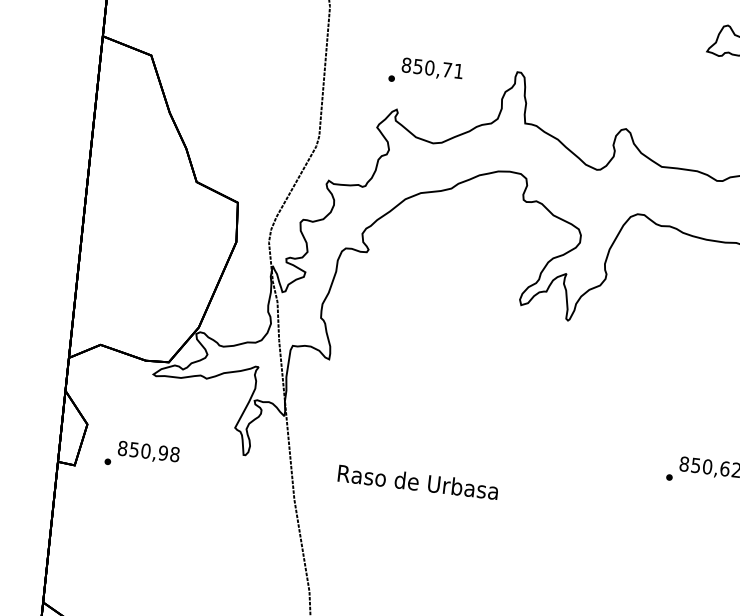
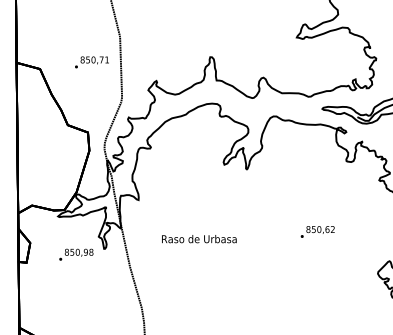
text: (424, 72) -> (91, 62), moved
text: (142, 455) -> (76, 254), moved
text: (418, 483) -> (199, 239), moved

